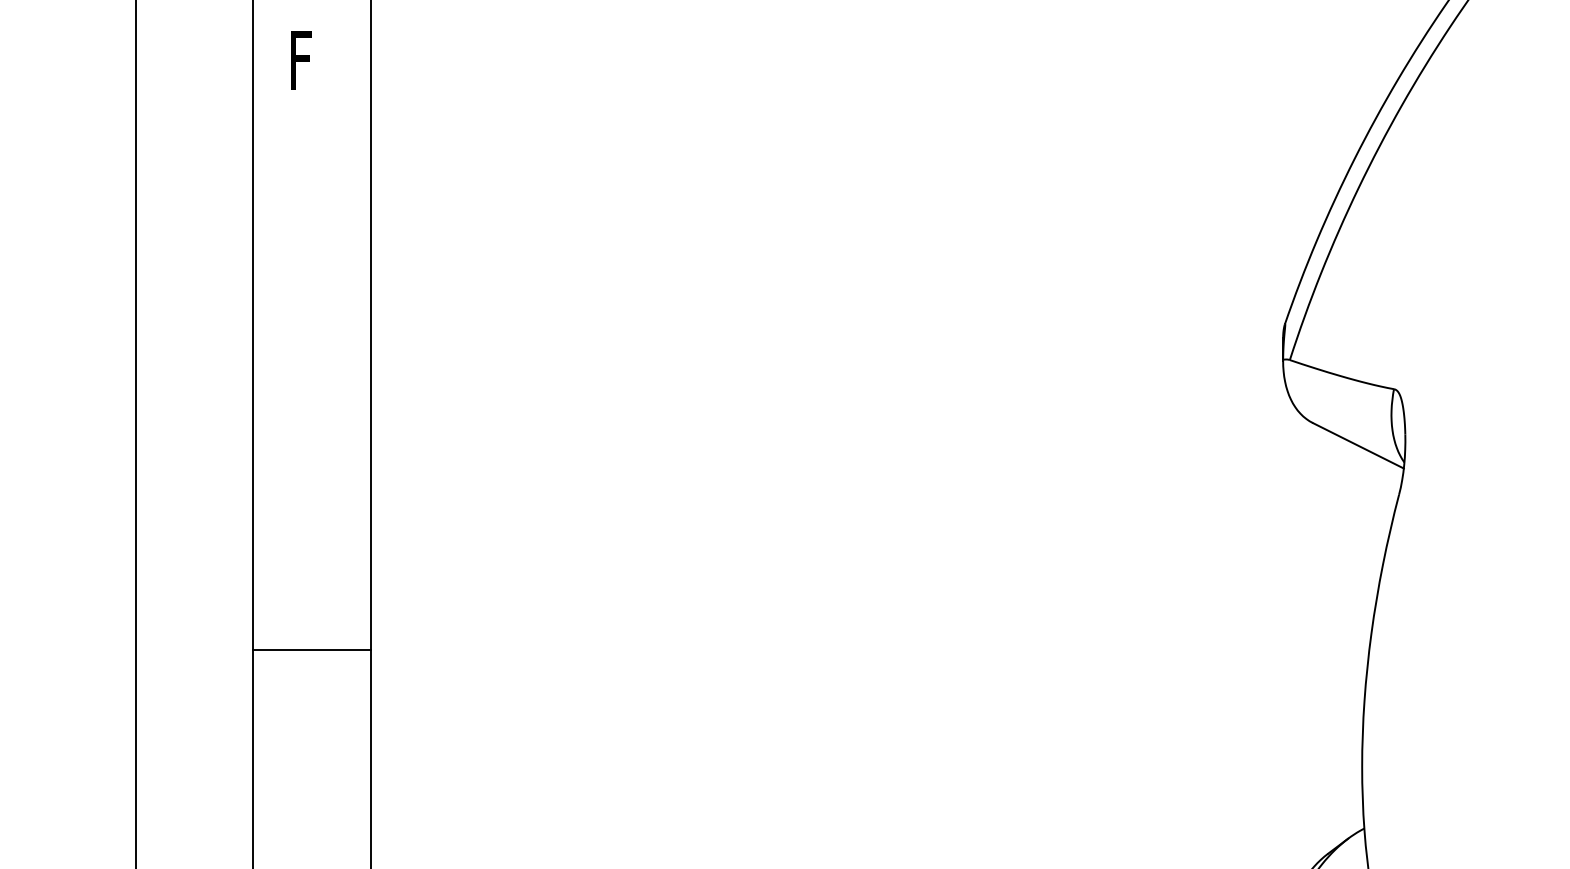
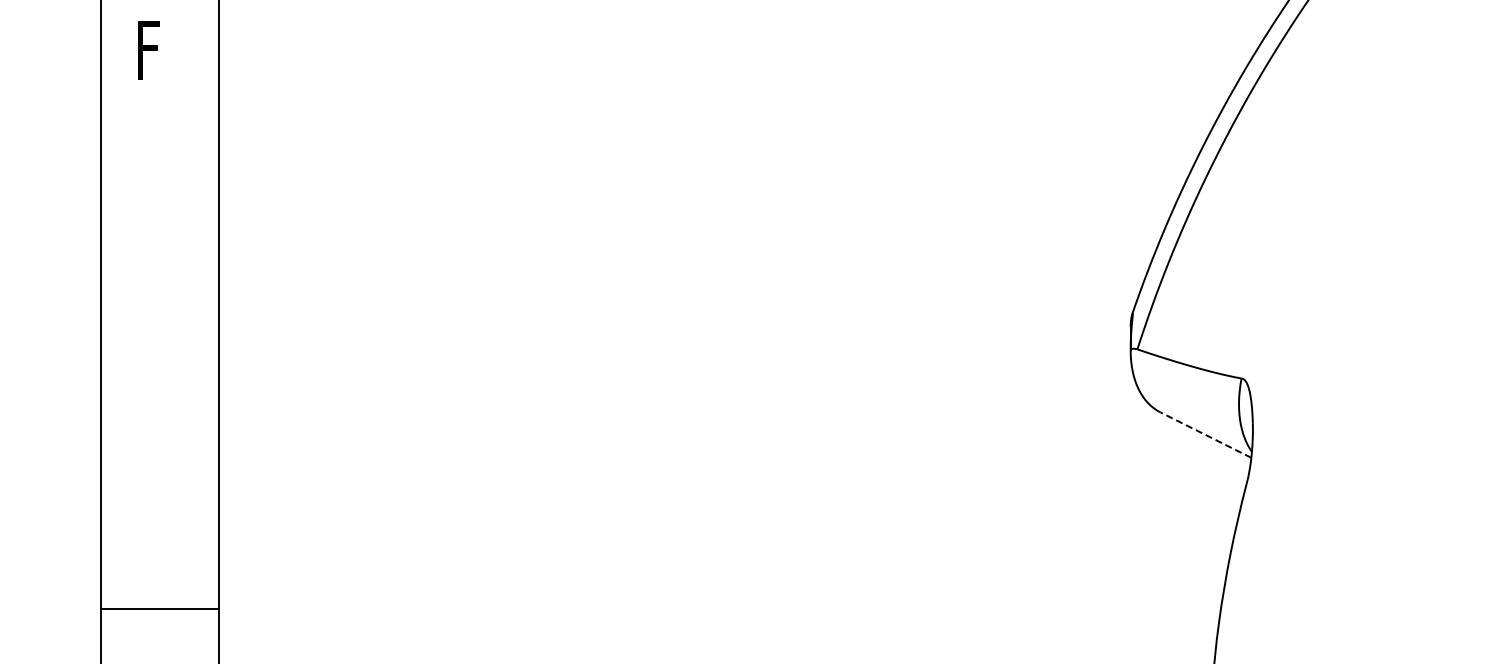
line: (1358, 445) -> (1206, 434), solid -> dashed
line: (312, 650) -> (160, 609), moved

